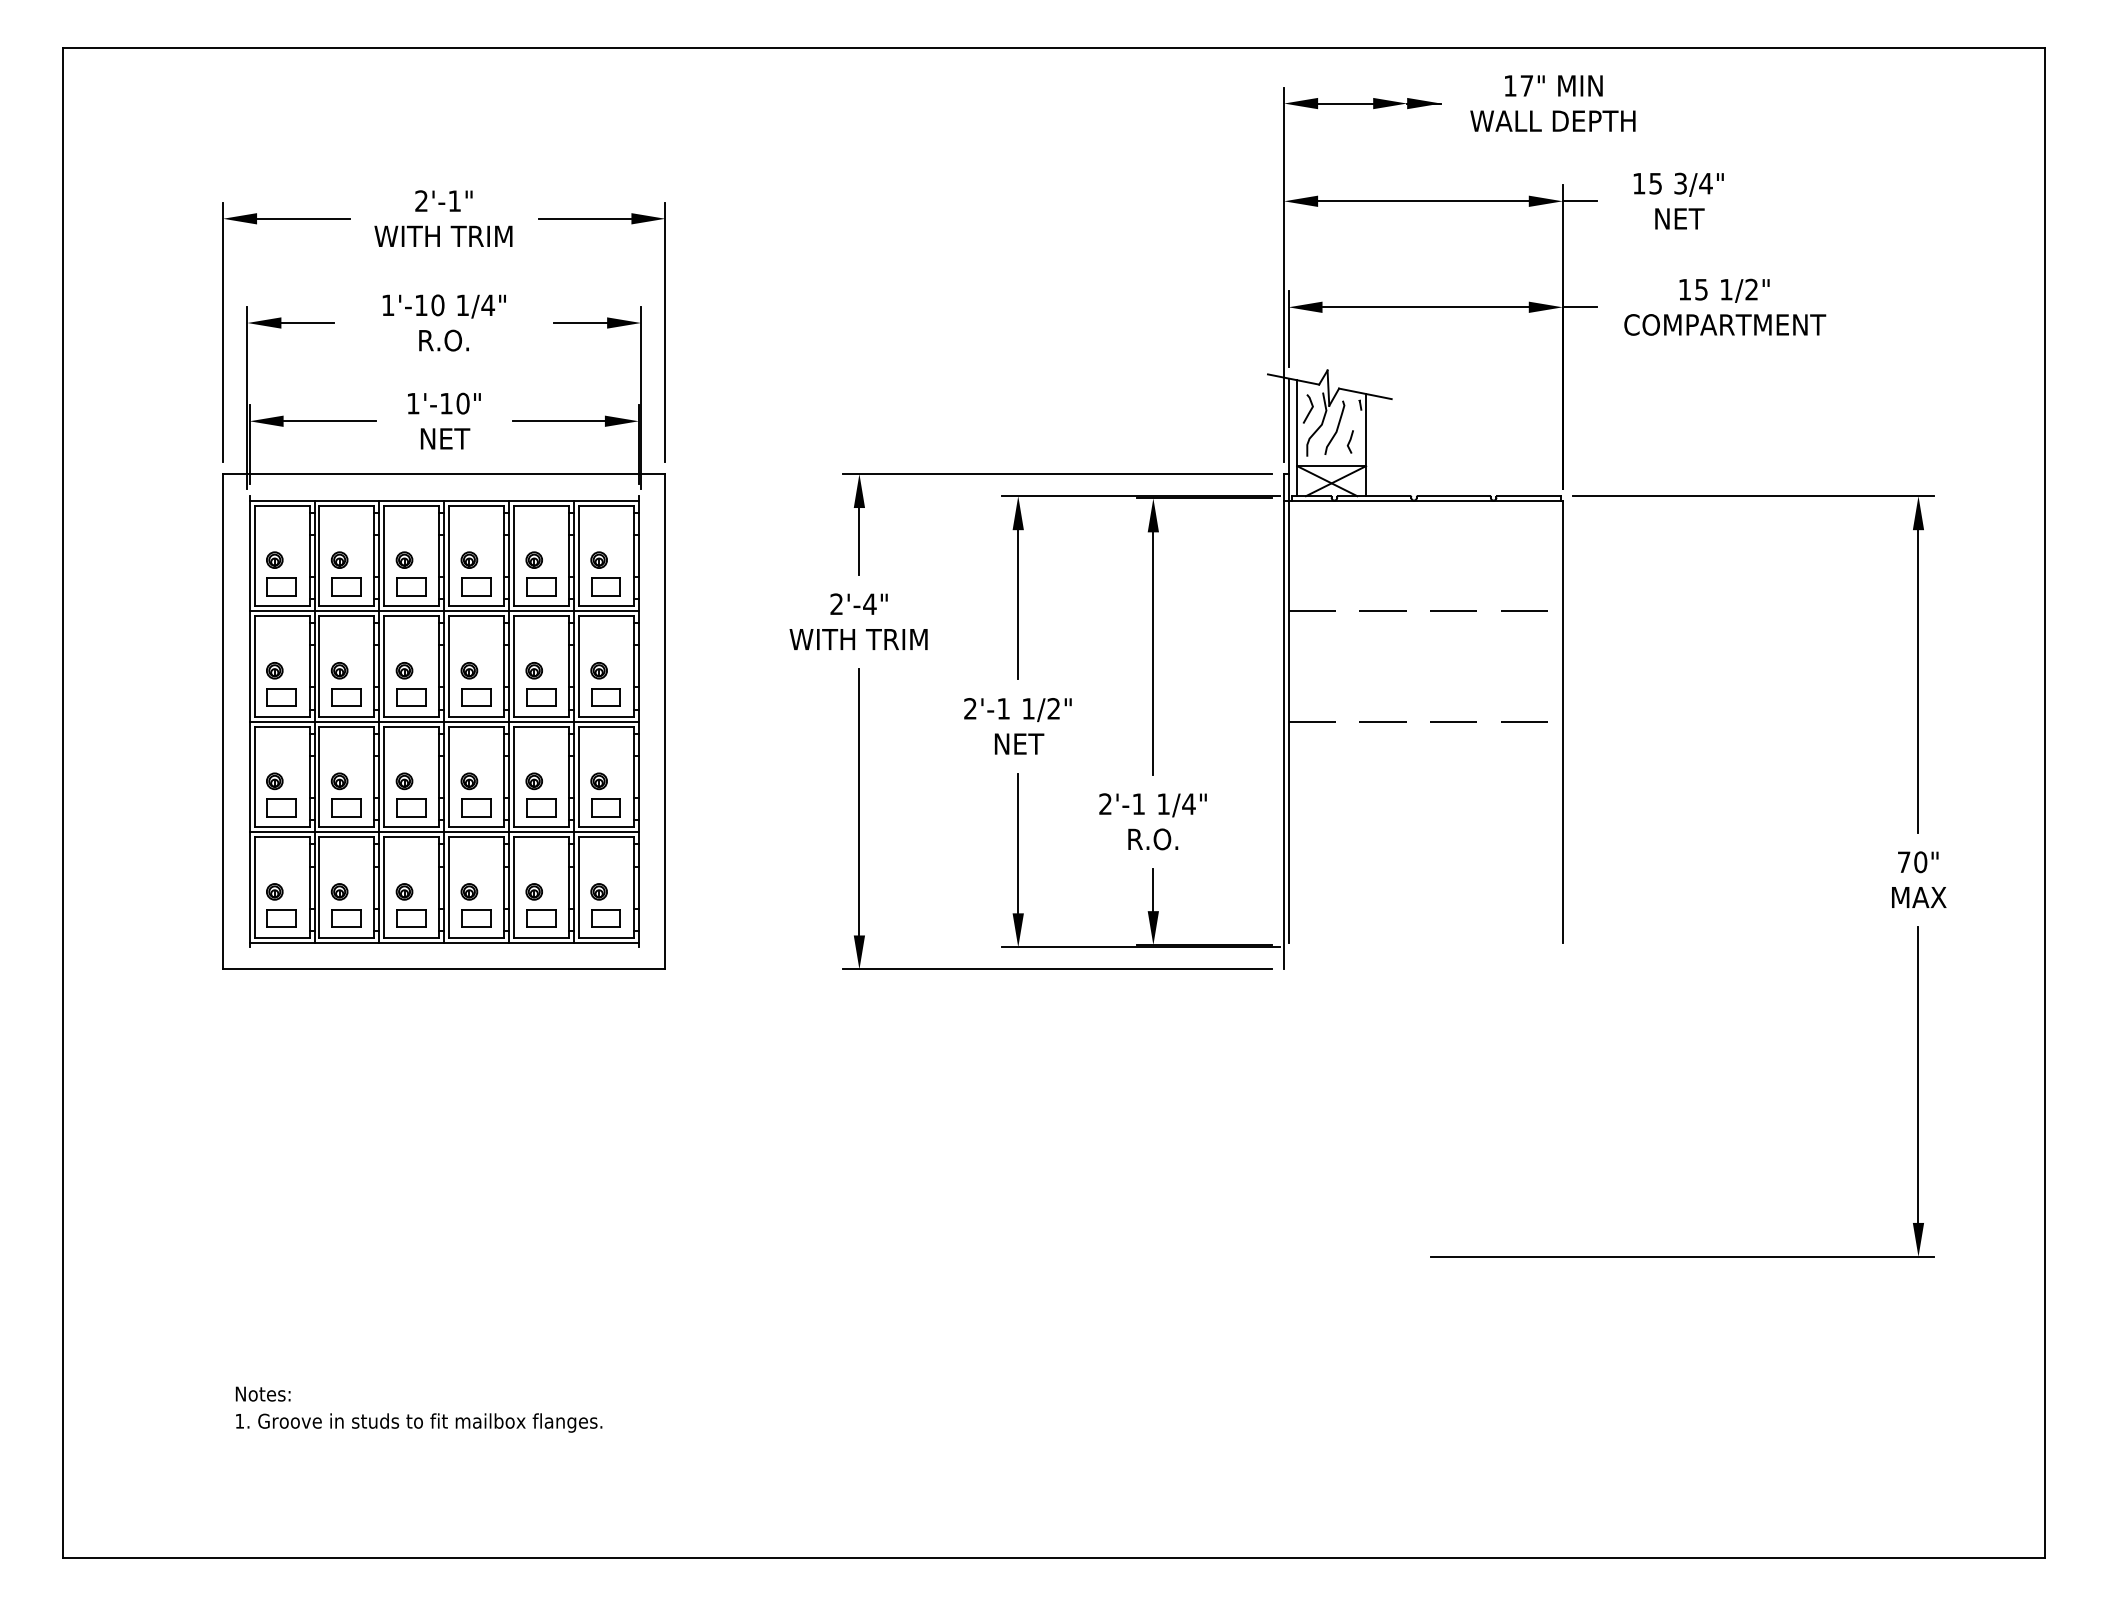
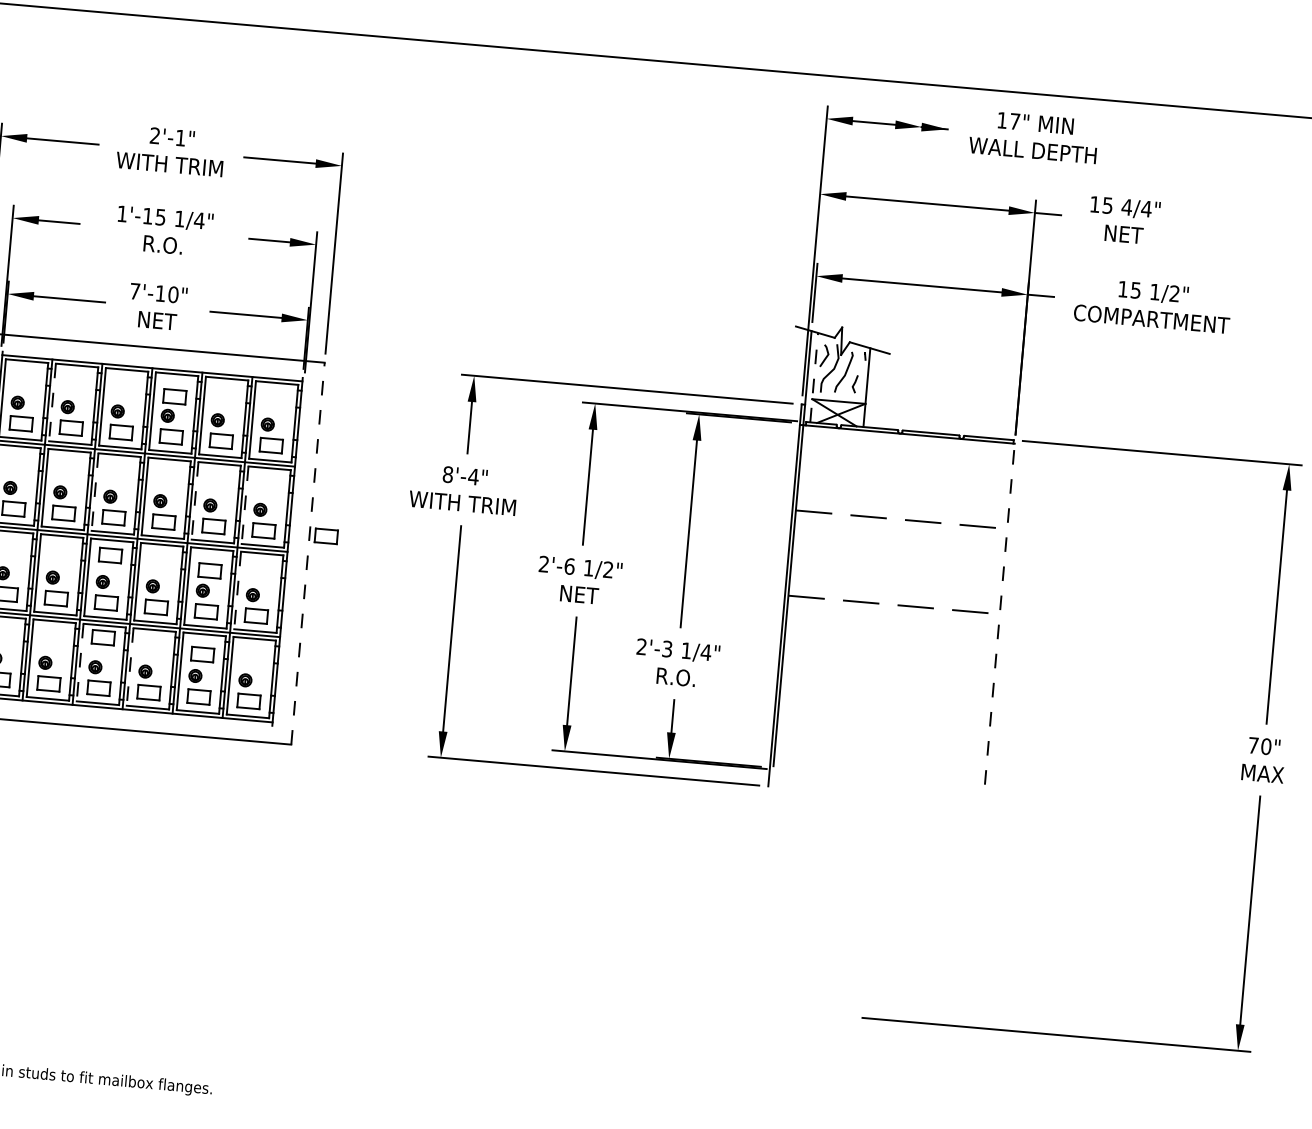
text: (1680, 183) -> (1126, 207), 3/4" -> 4/4"
text: (437, 305) -> (160, 217), 1'-10 -> 1'-15
text: (413, 403) -> (135, 291), 1'-10" -> 7'-10"
line: (1297, 438) -> (814, 377), solid -> dashed
part: (476, 534) -> (175, 396), added
line: (319, 556) -> (52, 402), solid -> dashed
text: (836, 604) -> (447, 474), 2'-4" -> 8'-4"
line: (384, 666) -> (95, 492), solid -> dashed
line: (514, 666) -> (195, 500), solid -> dashed
line: (578, 666) -> (244, 505), solid -> dashed
part: (686, 697) -> (325, 536), added
text: (1003, 708) -> (569, 566), 2'-1 -> 2'-6
line: (665, 721) -> (308, 553), solid -> dashed
line: (1562, 721) -> (999, 613), solid -> dashed
part: (411, 746) -> (110, 555), added
part: (541, 754) -> (210, 570), added
line: (578, 777) -> (237, 590), solid -> dashed
text: (1138, 804) -> (667, 649), 2'-1 -> 2'-3
part: (411, 852) -> (103, 637), added
part: (541, 863) -> (202, 654), added
line: (384, 888) -> (80, 663), solid -> dashed
line: (449, 888) -> (130, 667), solid -> dashed

